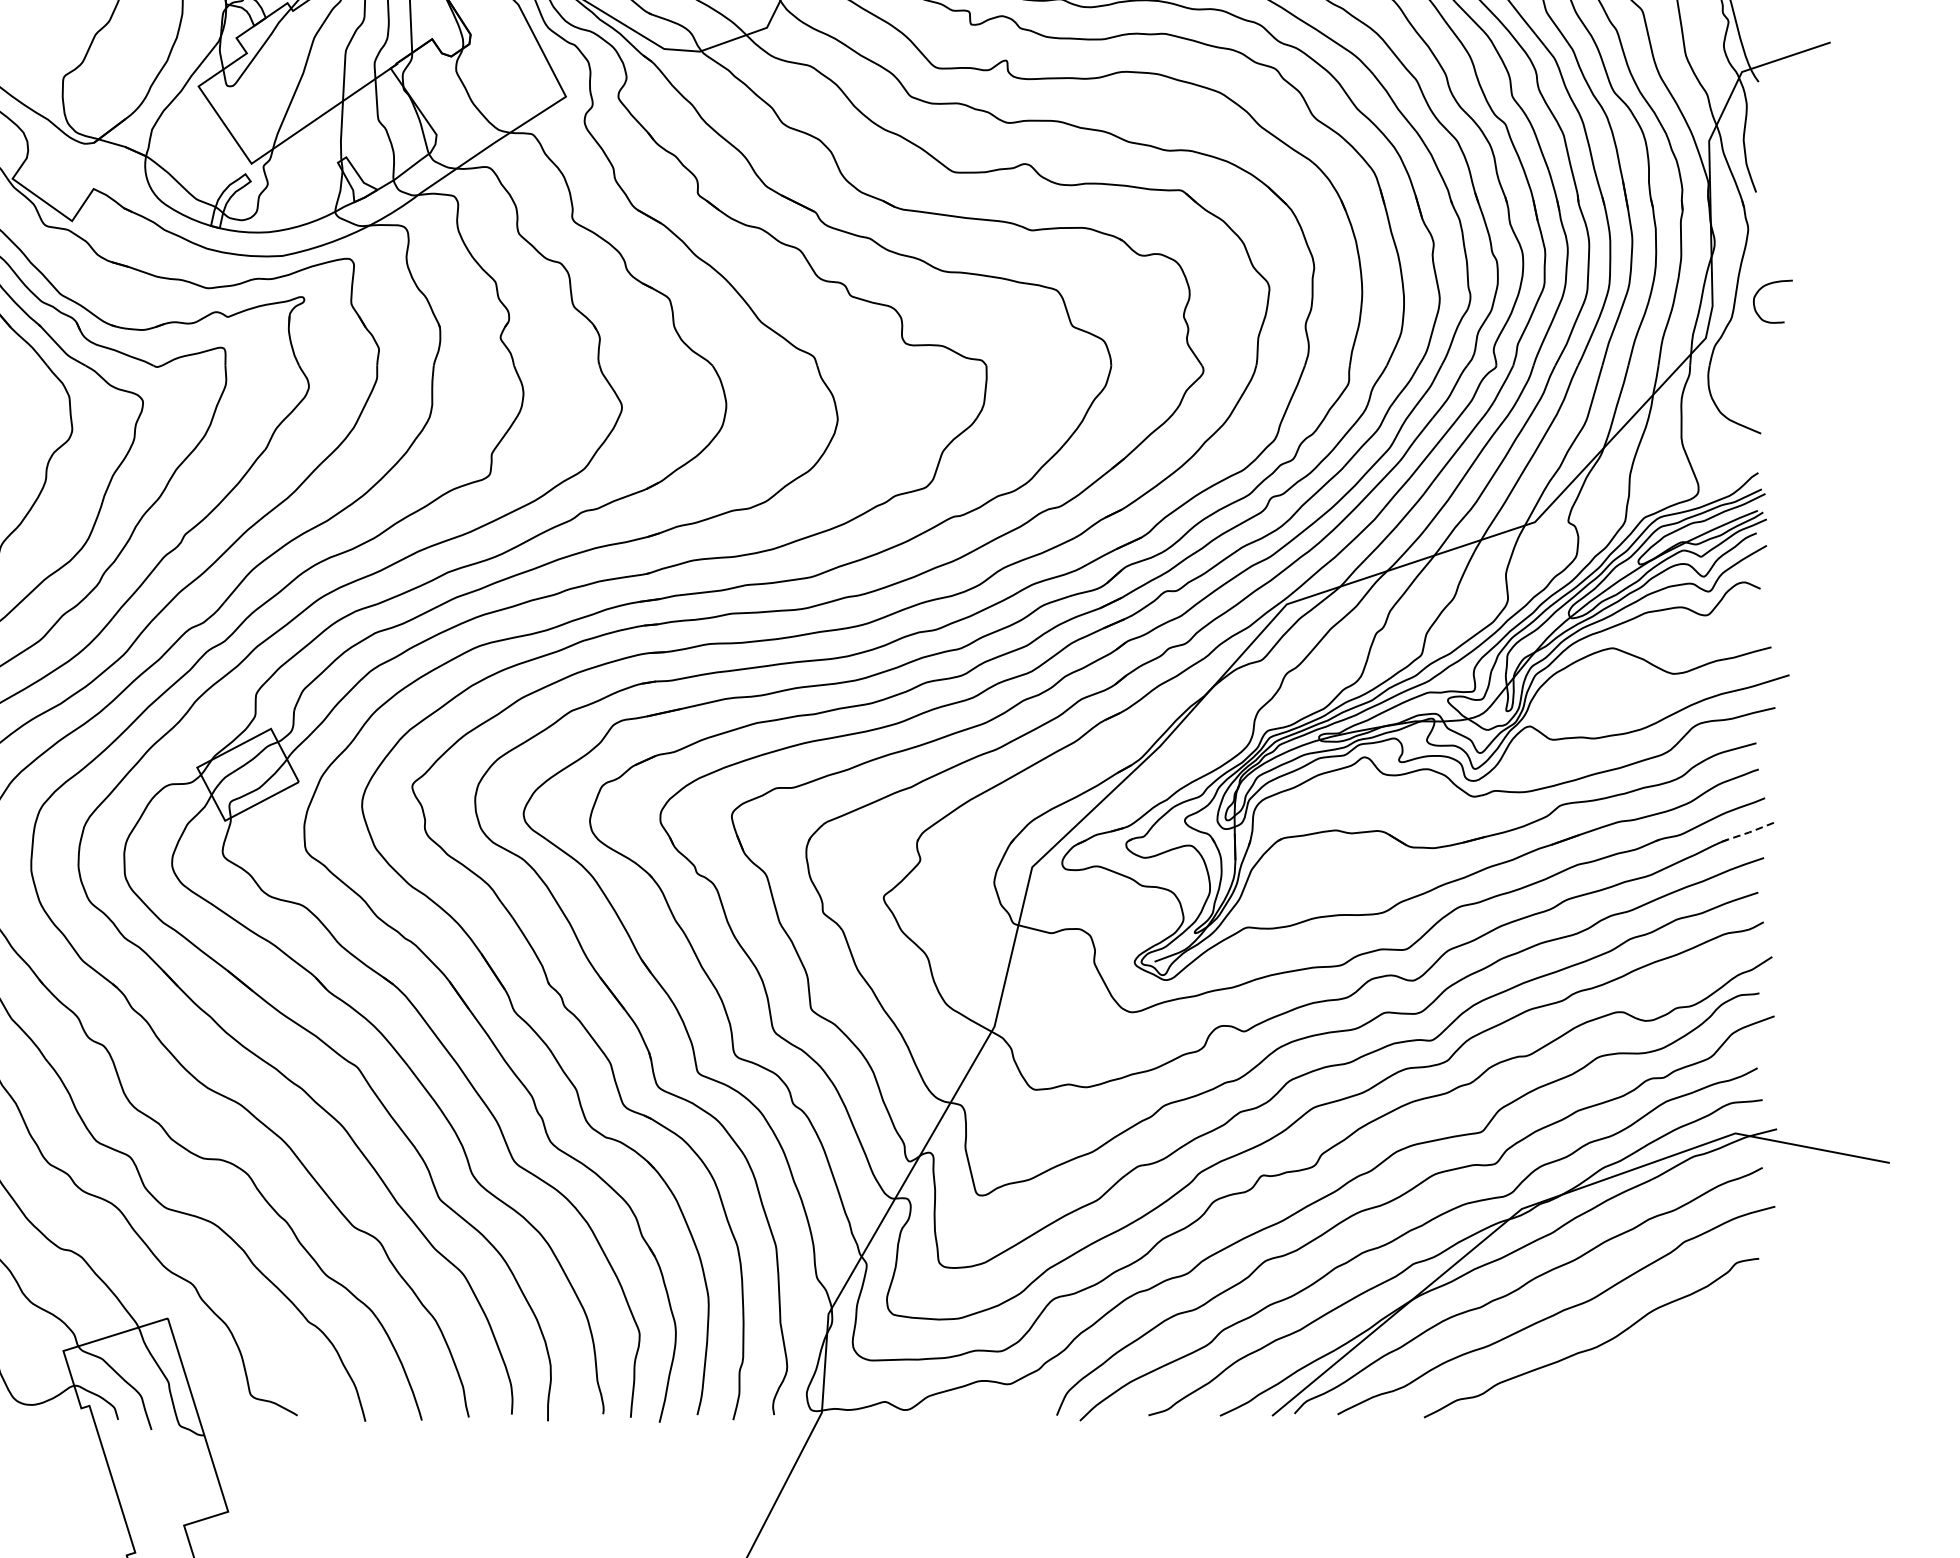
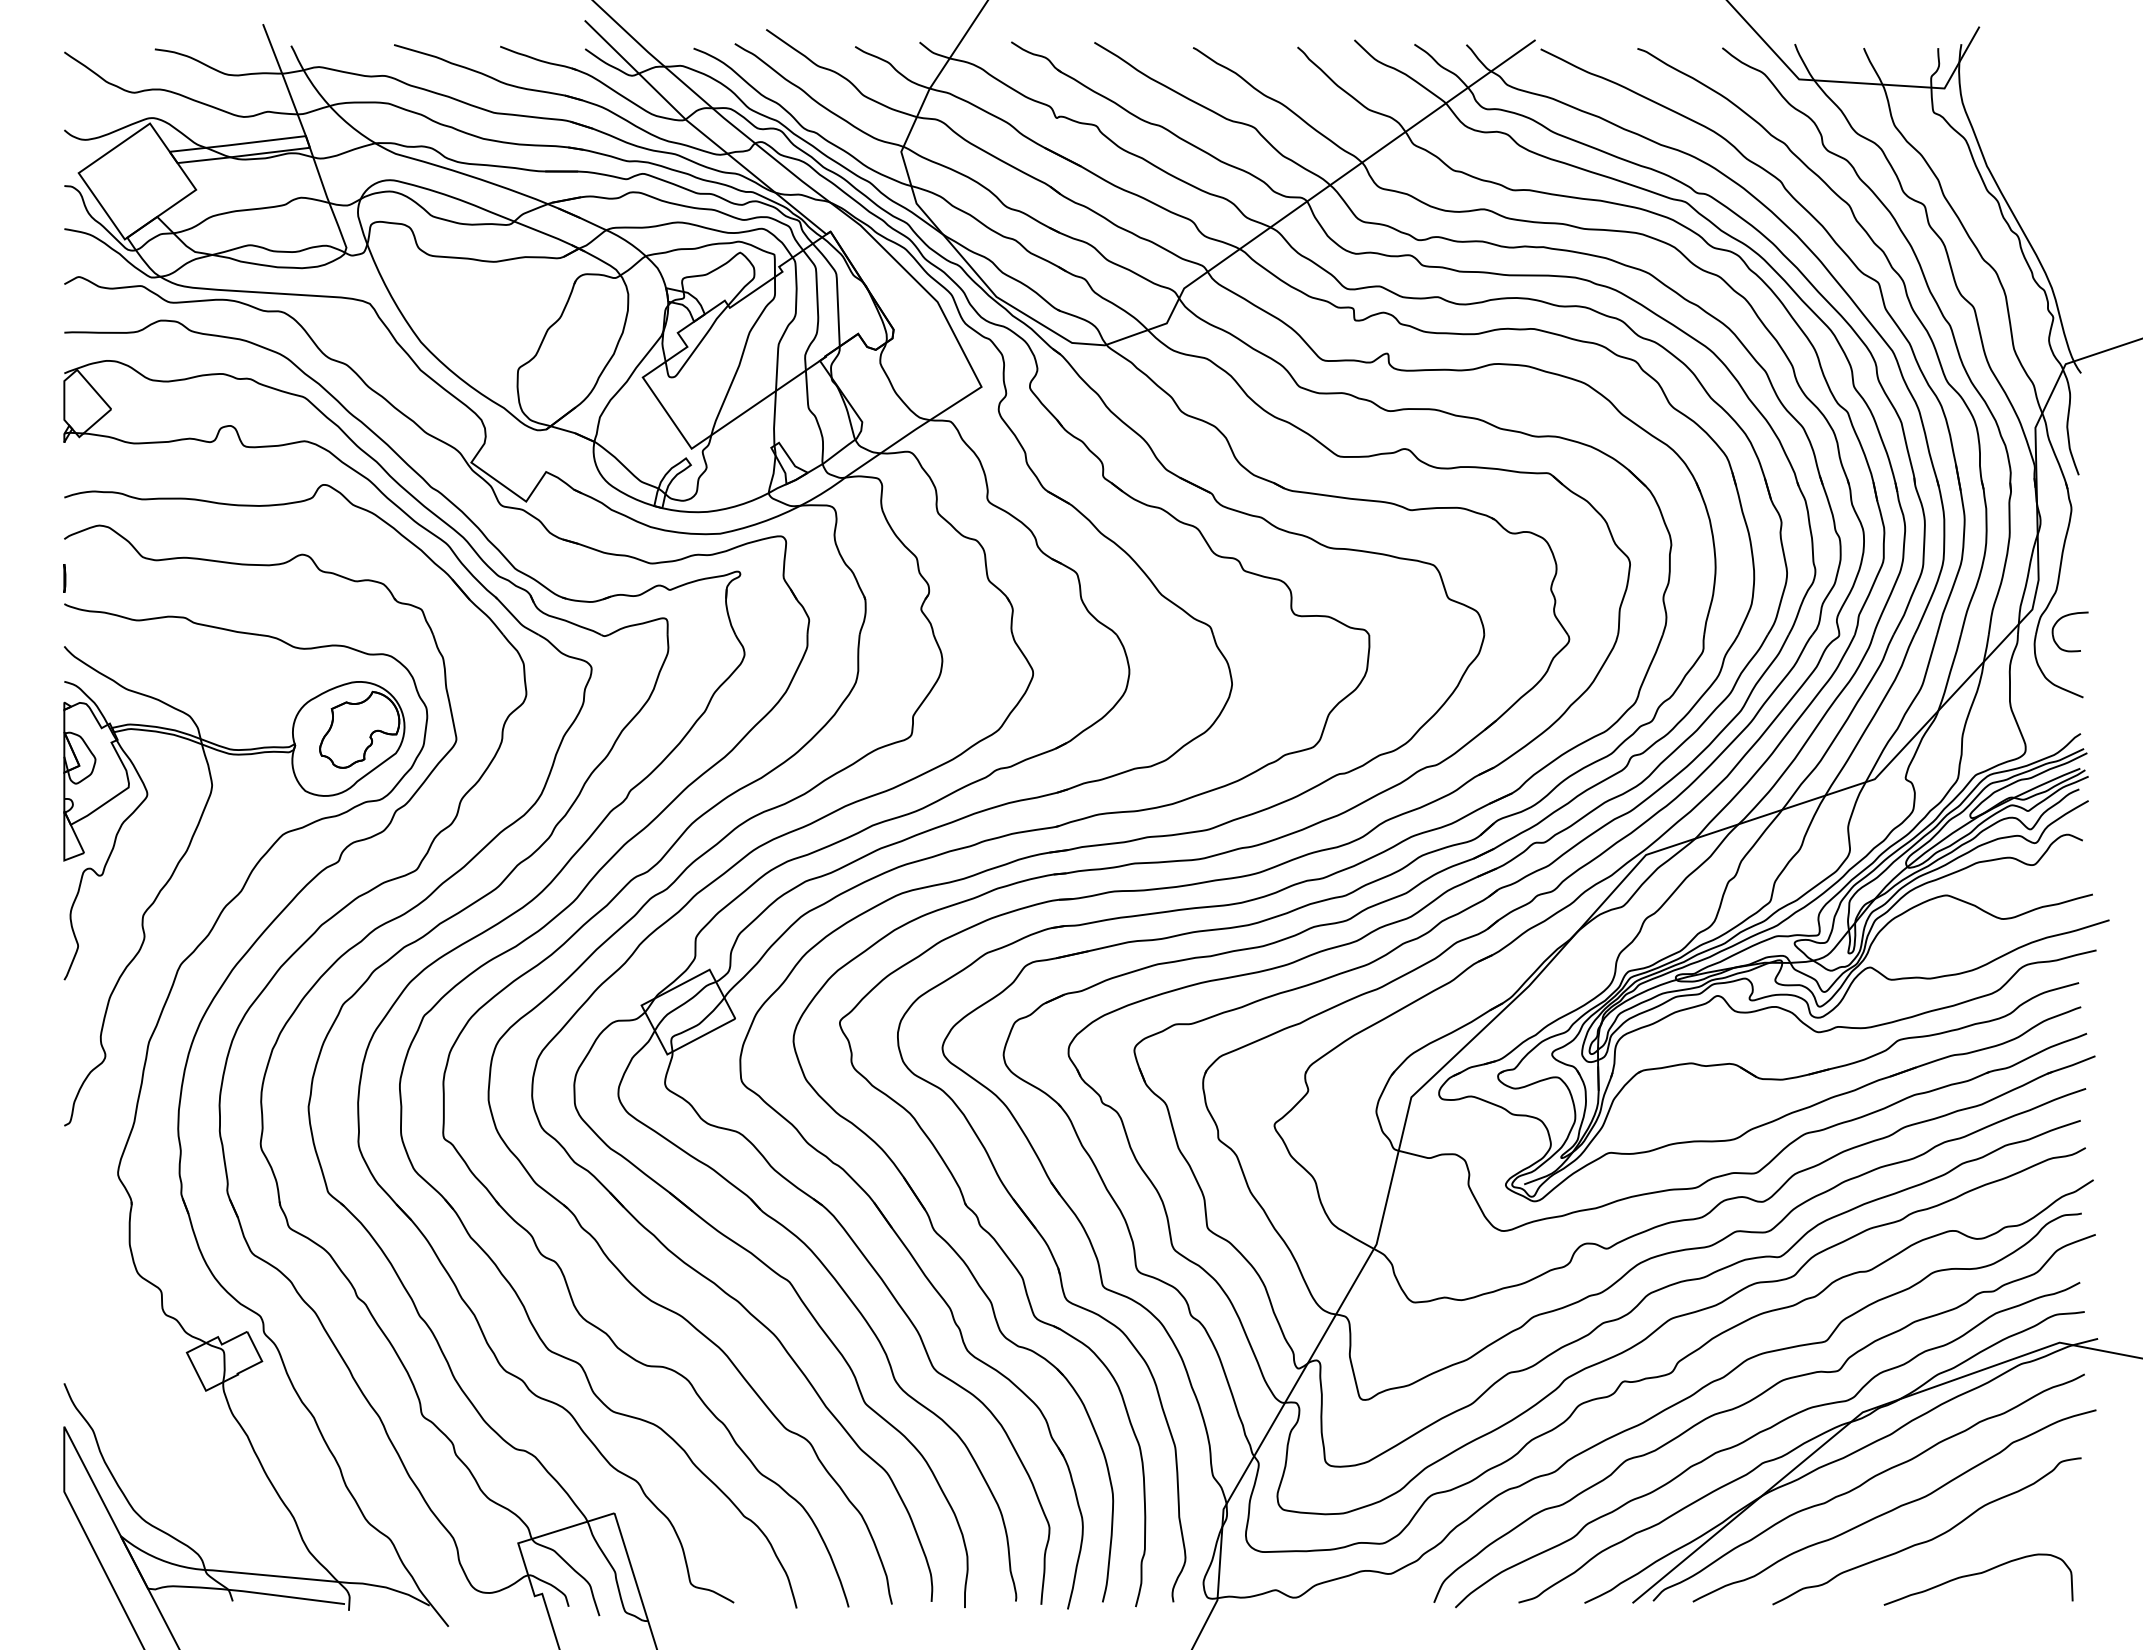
part: (1763, 288) -> (2061, 619), moved
line: (1748, 832) -> (2071, 1065), dashed -> solid
curve: (1647, 1384) -> (1978, 1574), added

